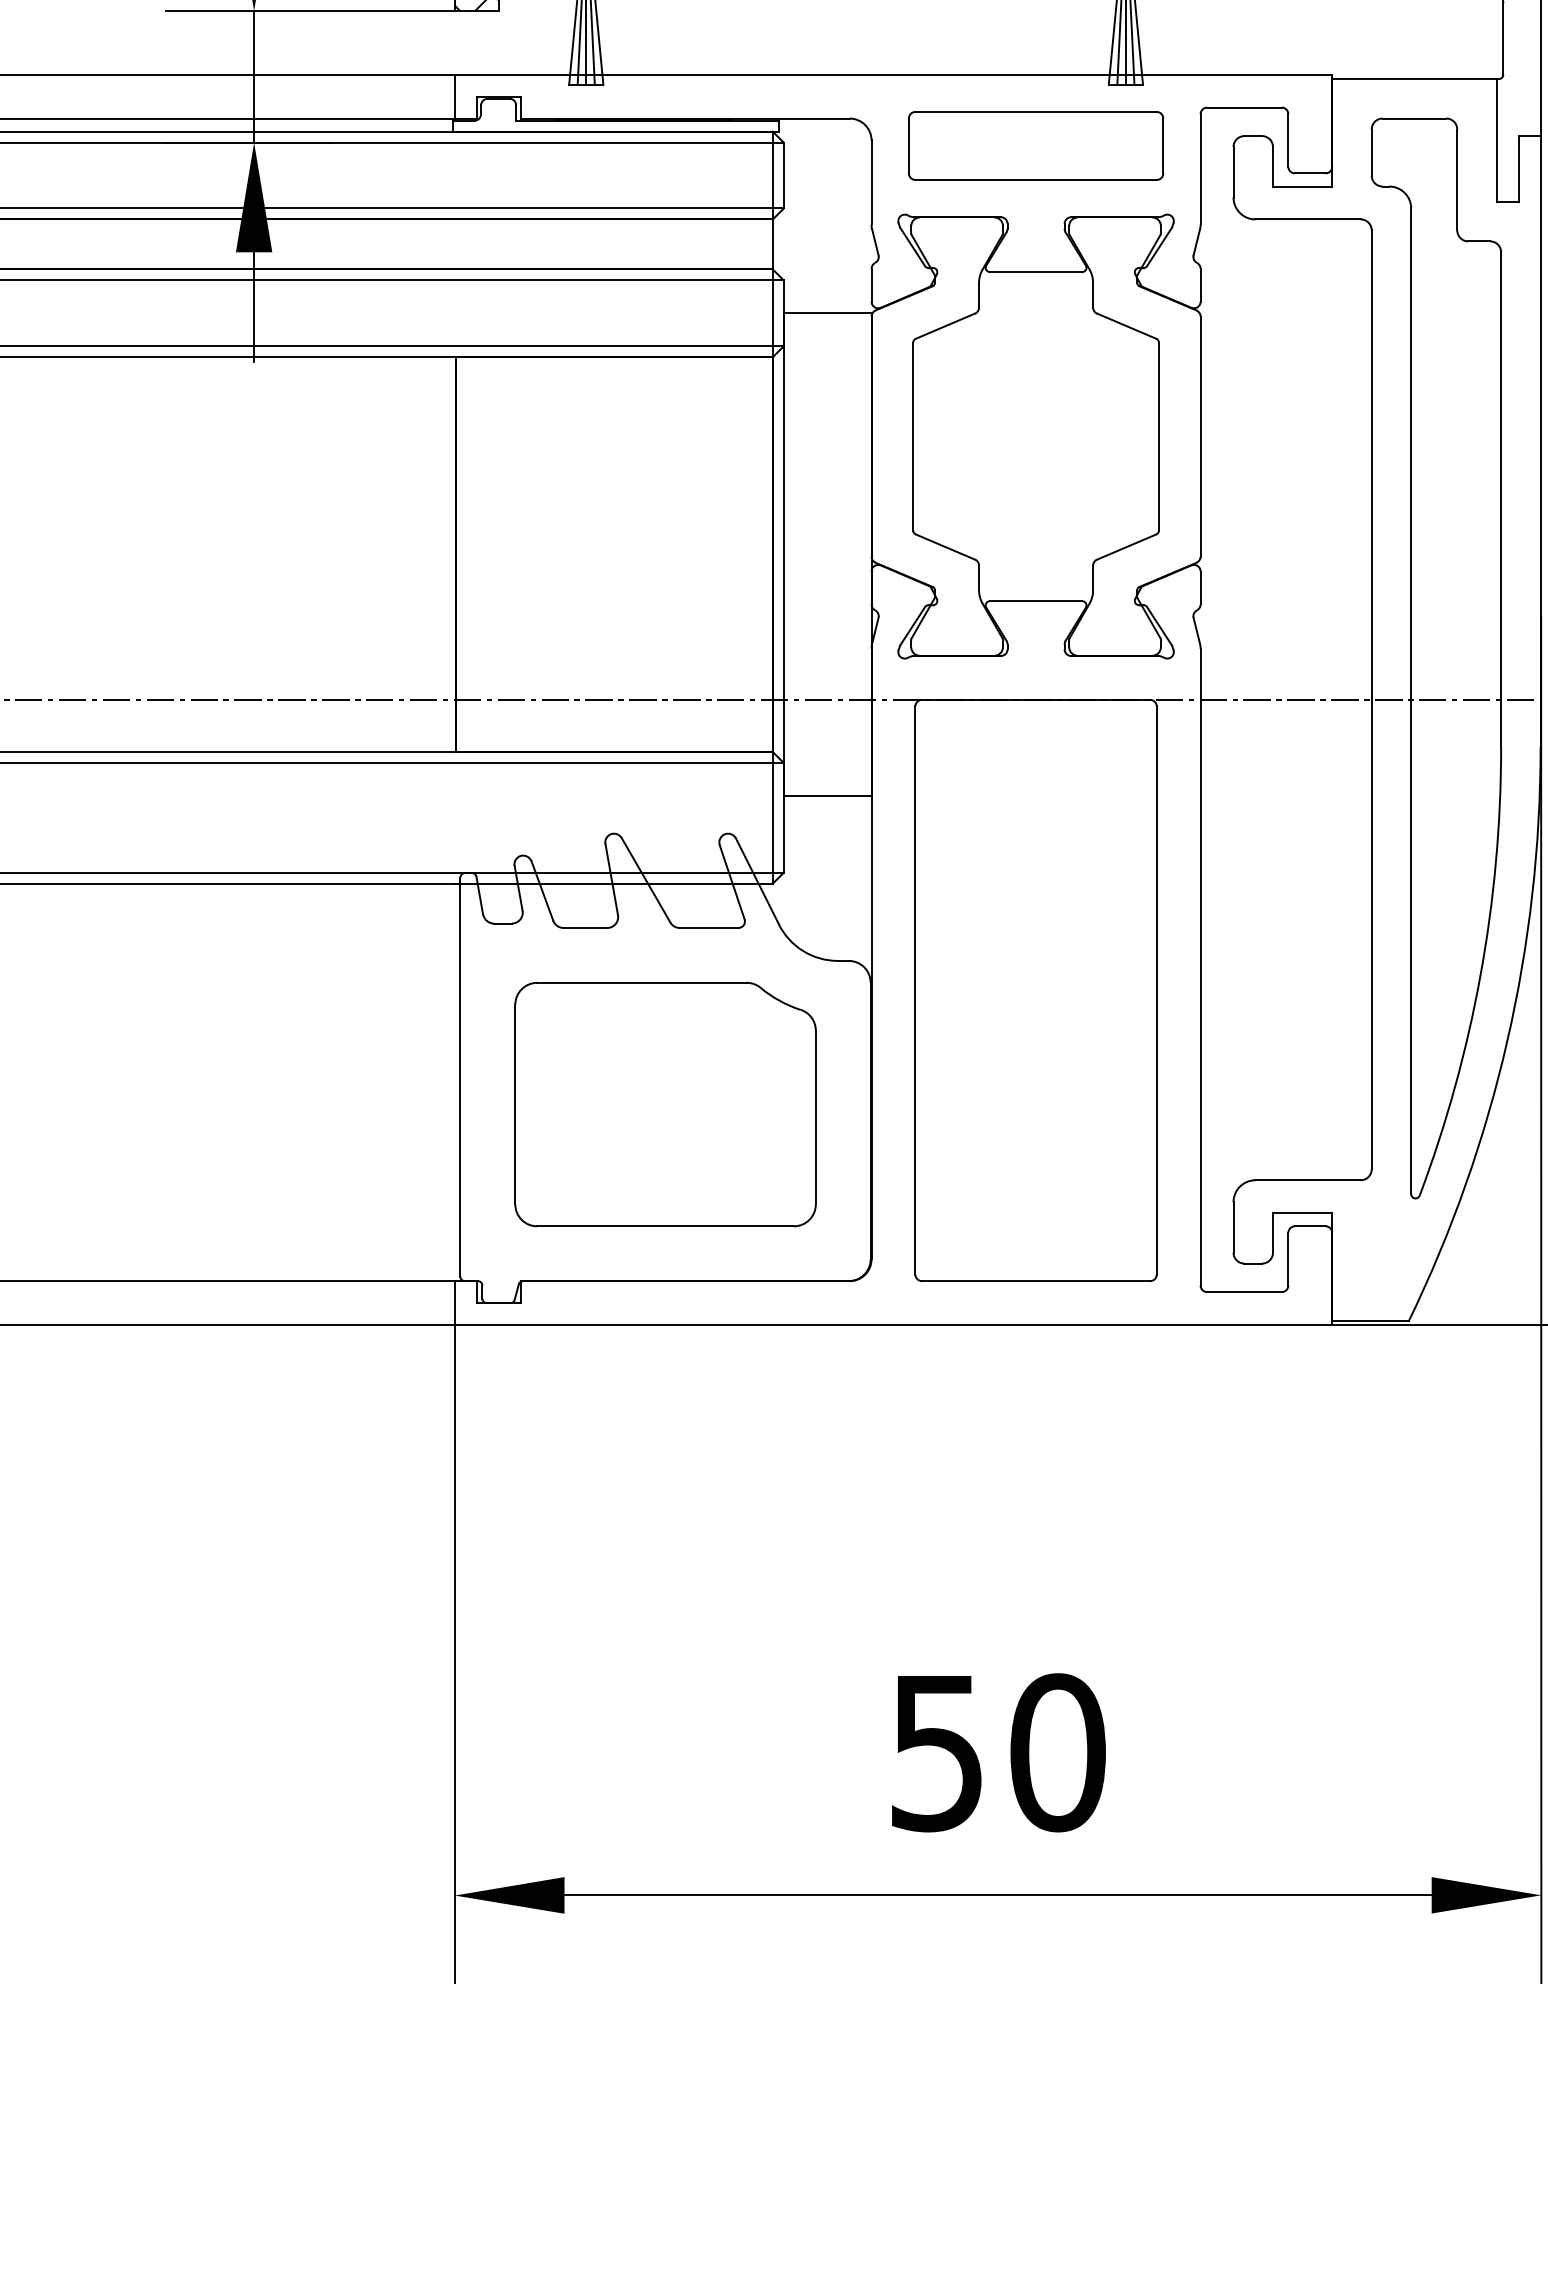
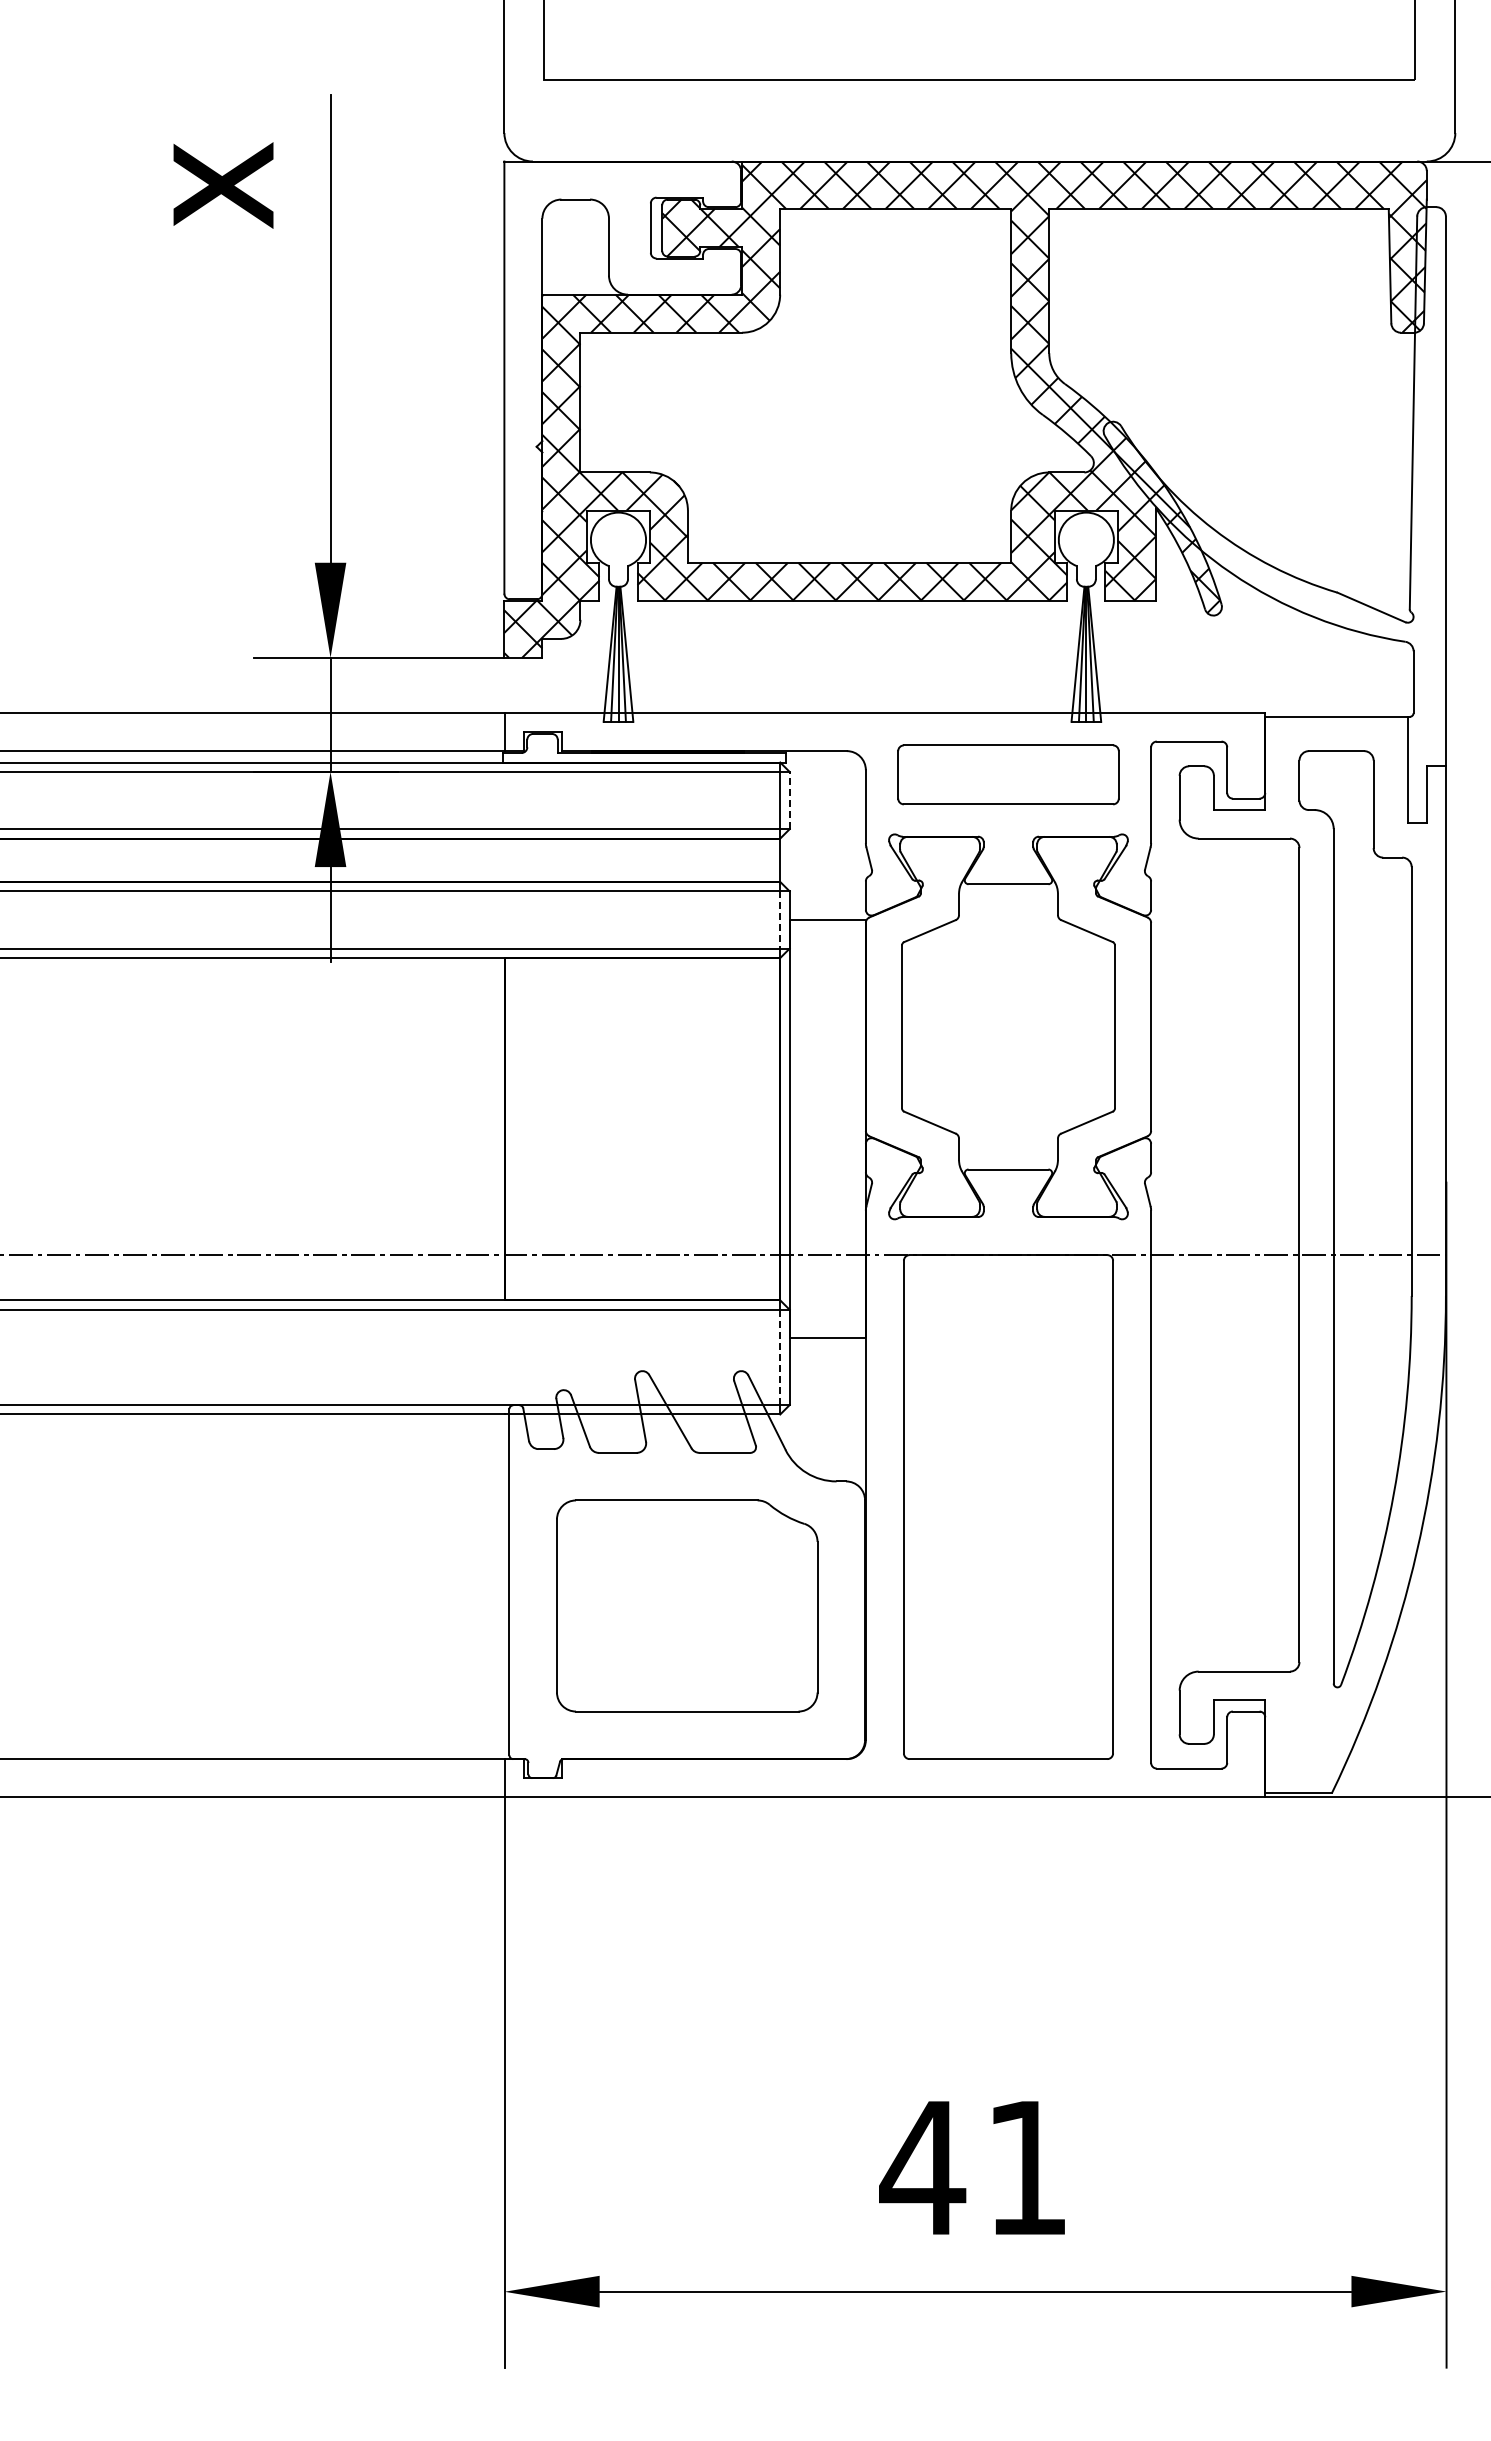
line: (783, 175) -> (789, 800), solid -> dashed
line: (773, 312) -> (780, 919), solid -> dashed
line: (773, 817) -> (780, 1357), solid -> dashed
text: (995, 1753) -> (973, 2168), 50 -> 41

